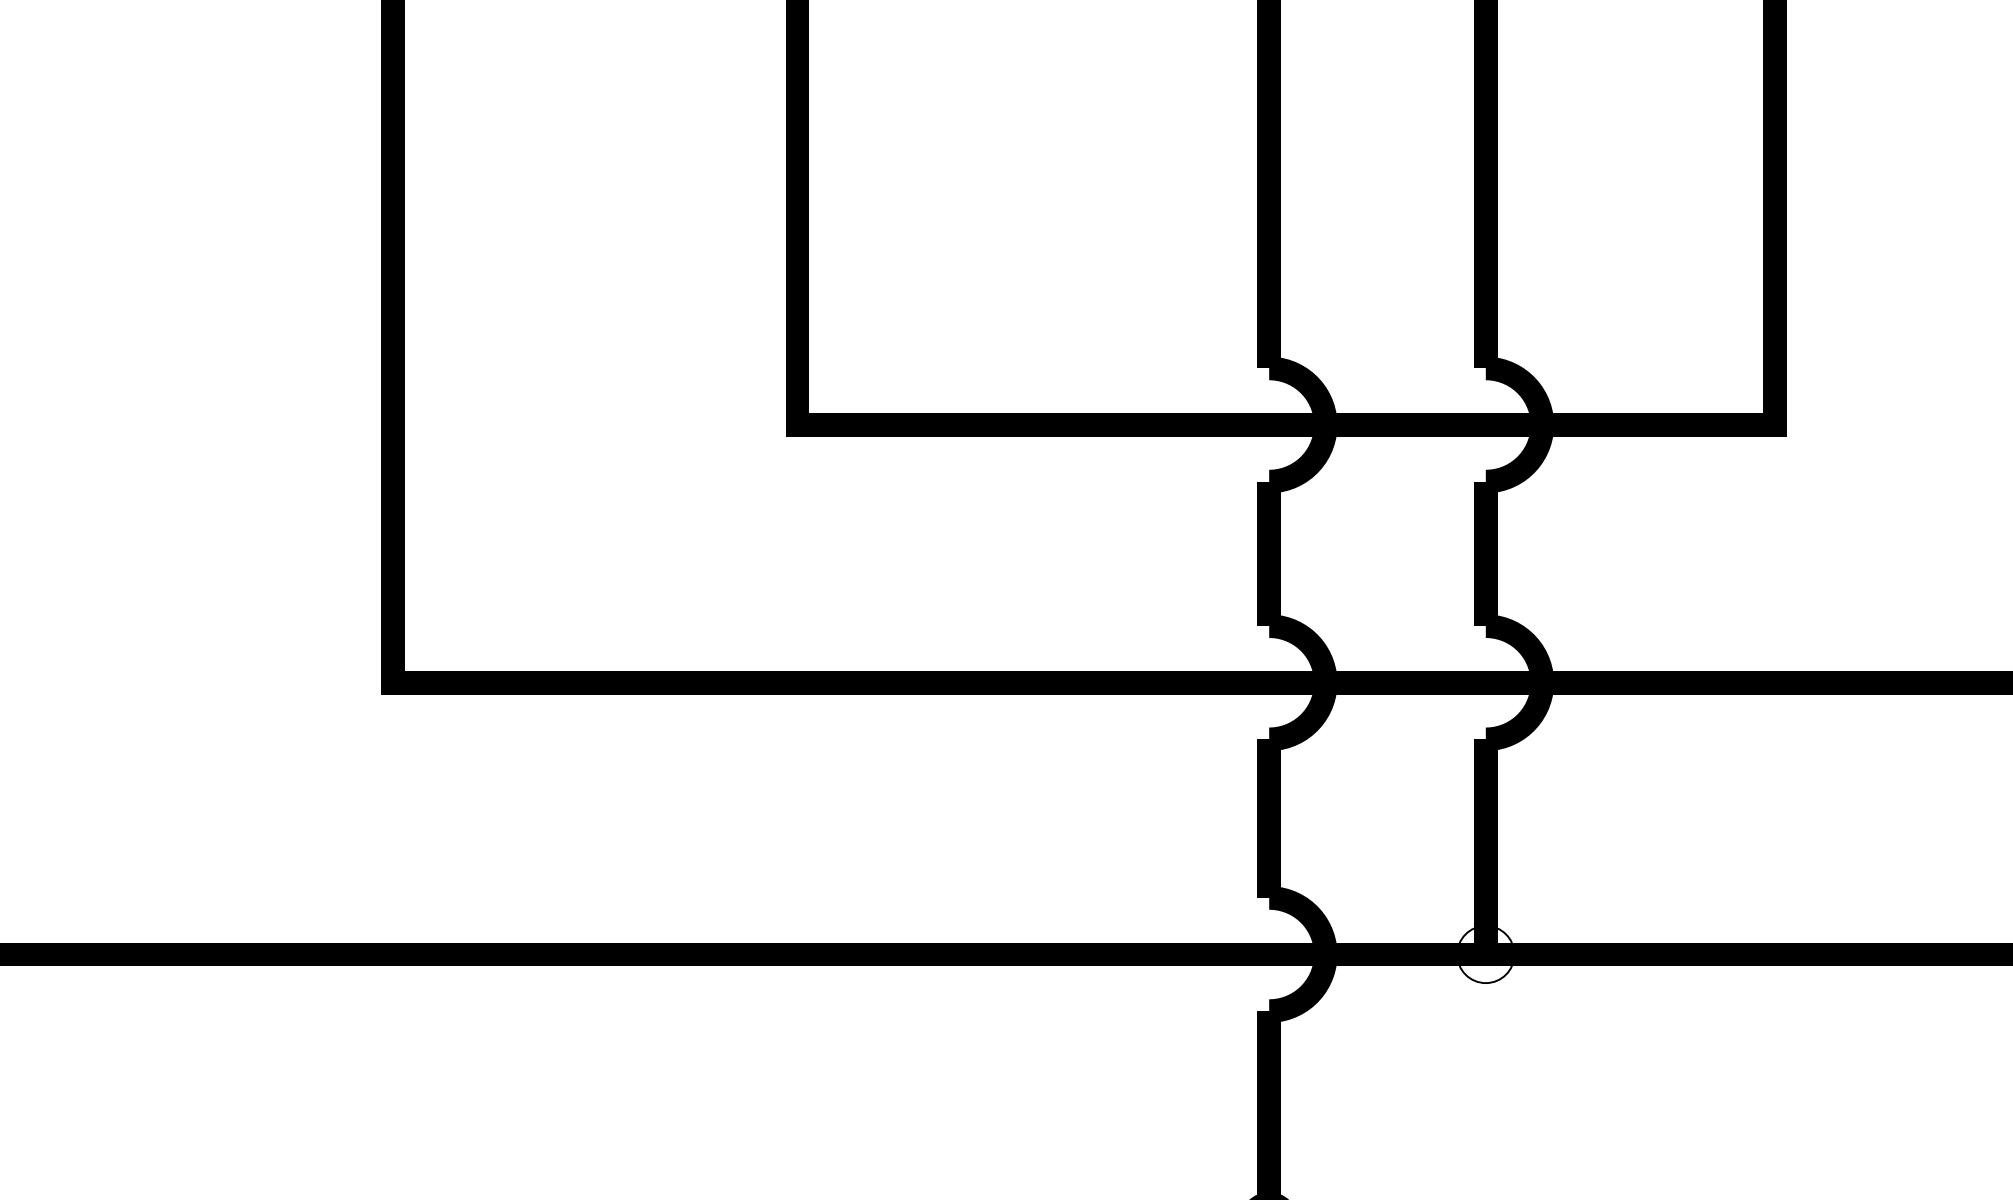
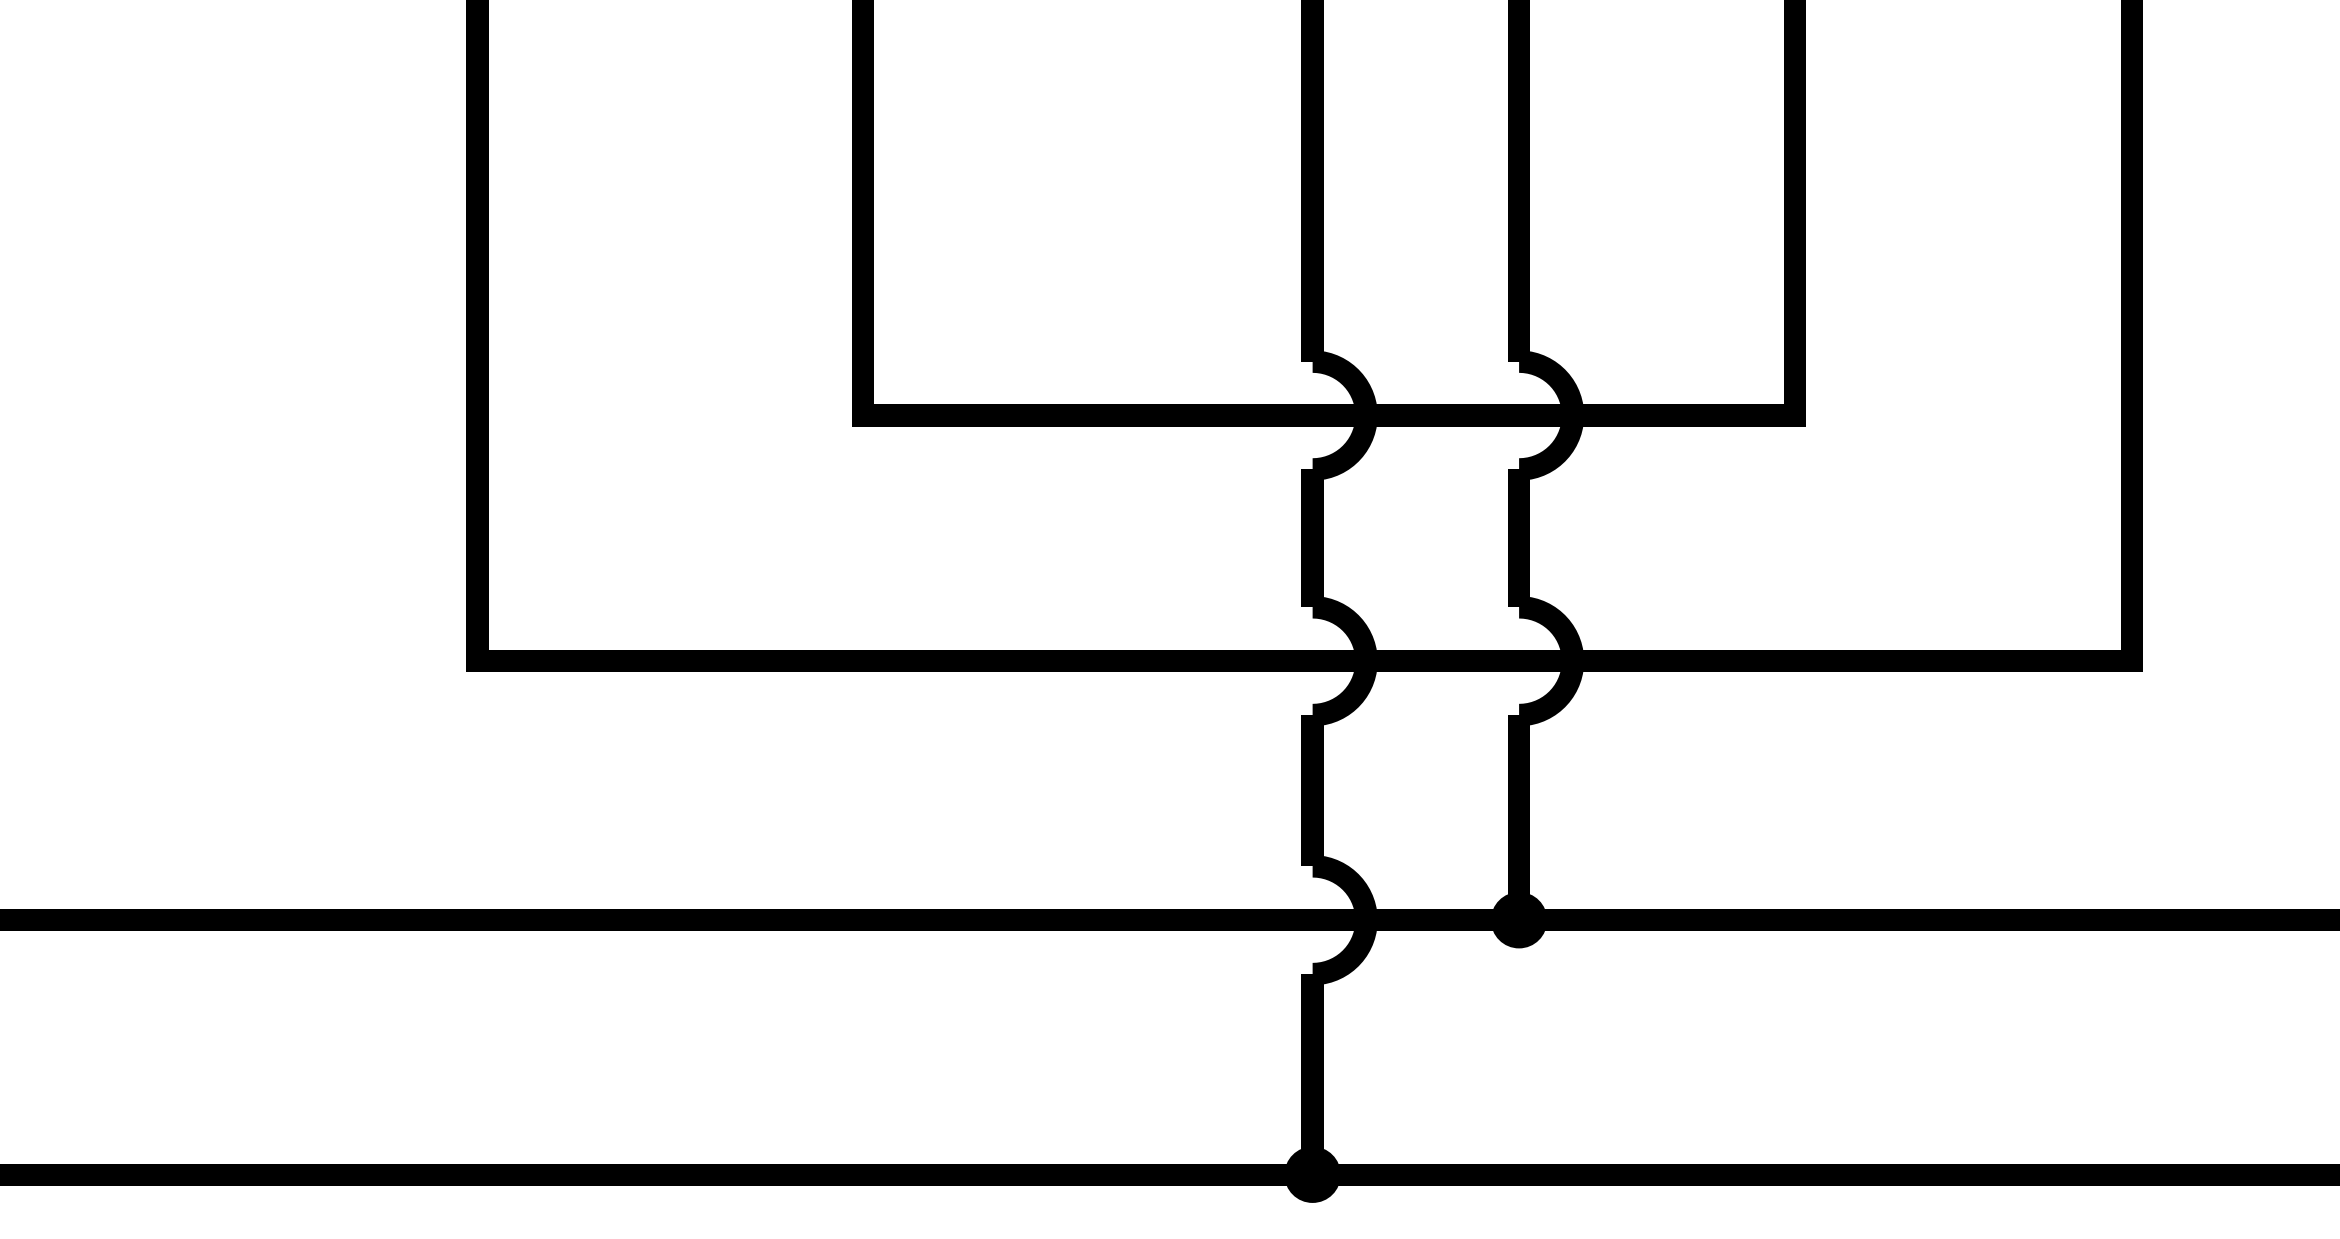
fill: (1485, 953) -> (1518, 919), added

